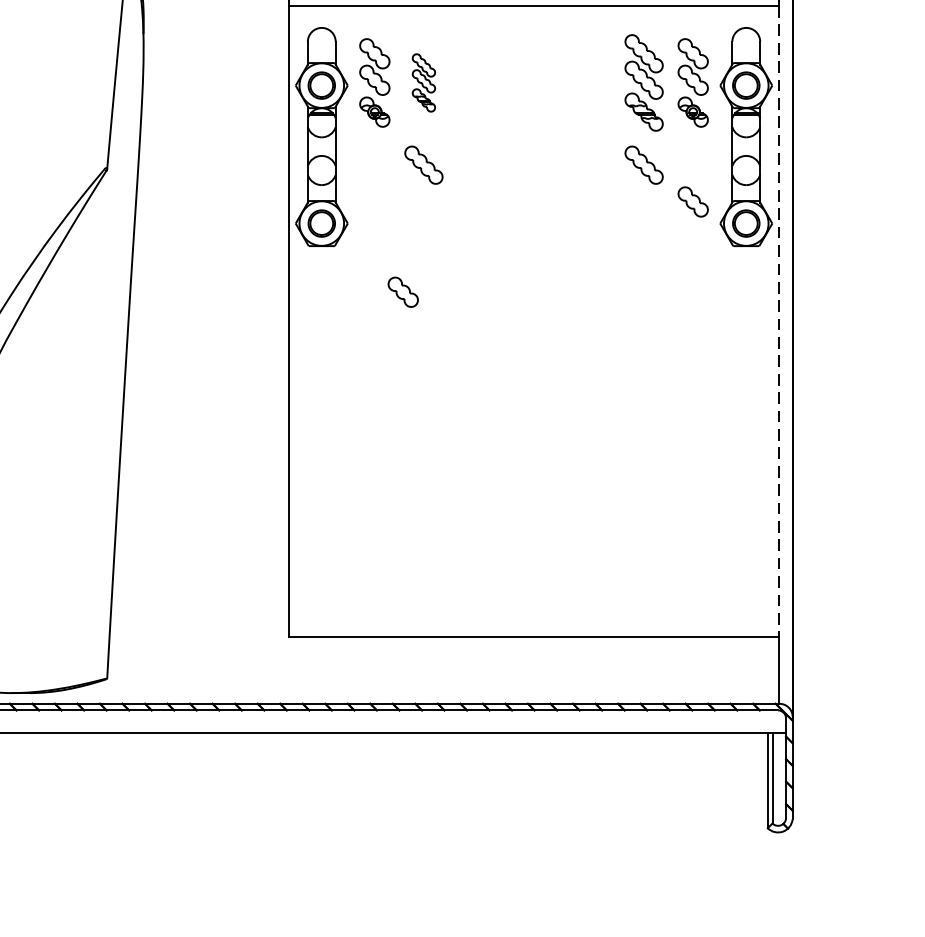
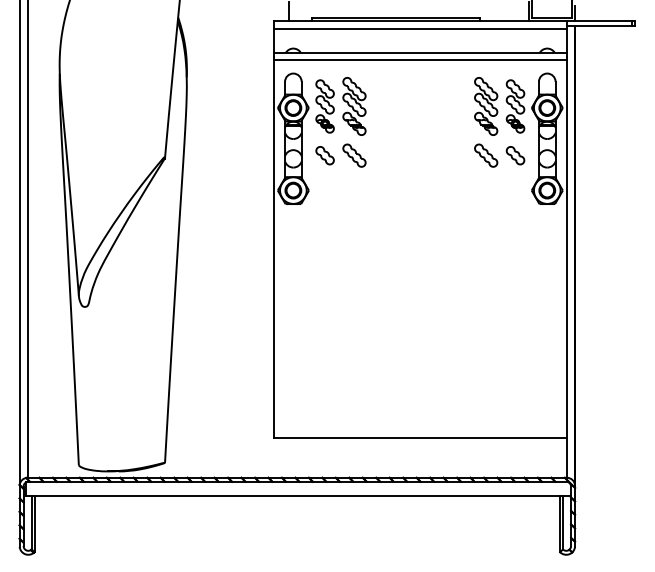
part: (423, 82) -> (354, 106), size x1.67
part: (693, 201) -> (515, 155), moved
part: (402, 291) -> (324, 155), moved
line: (780, 322) -> (567, 249), dashed -> solid

